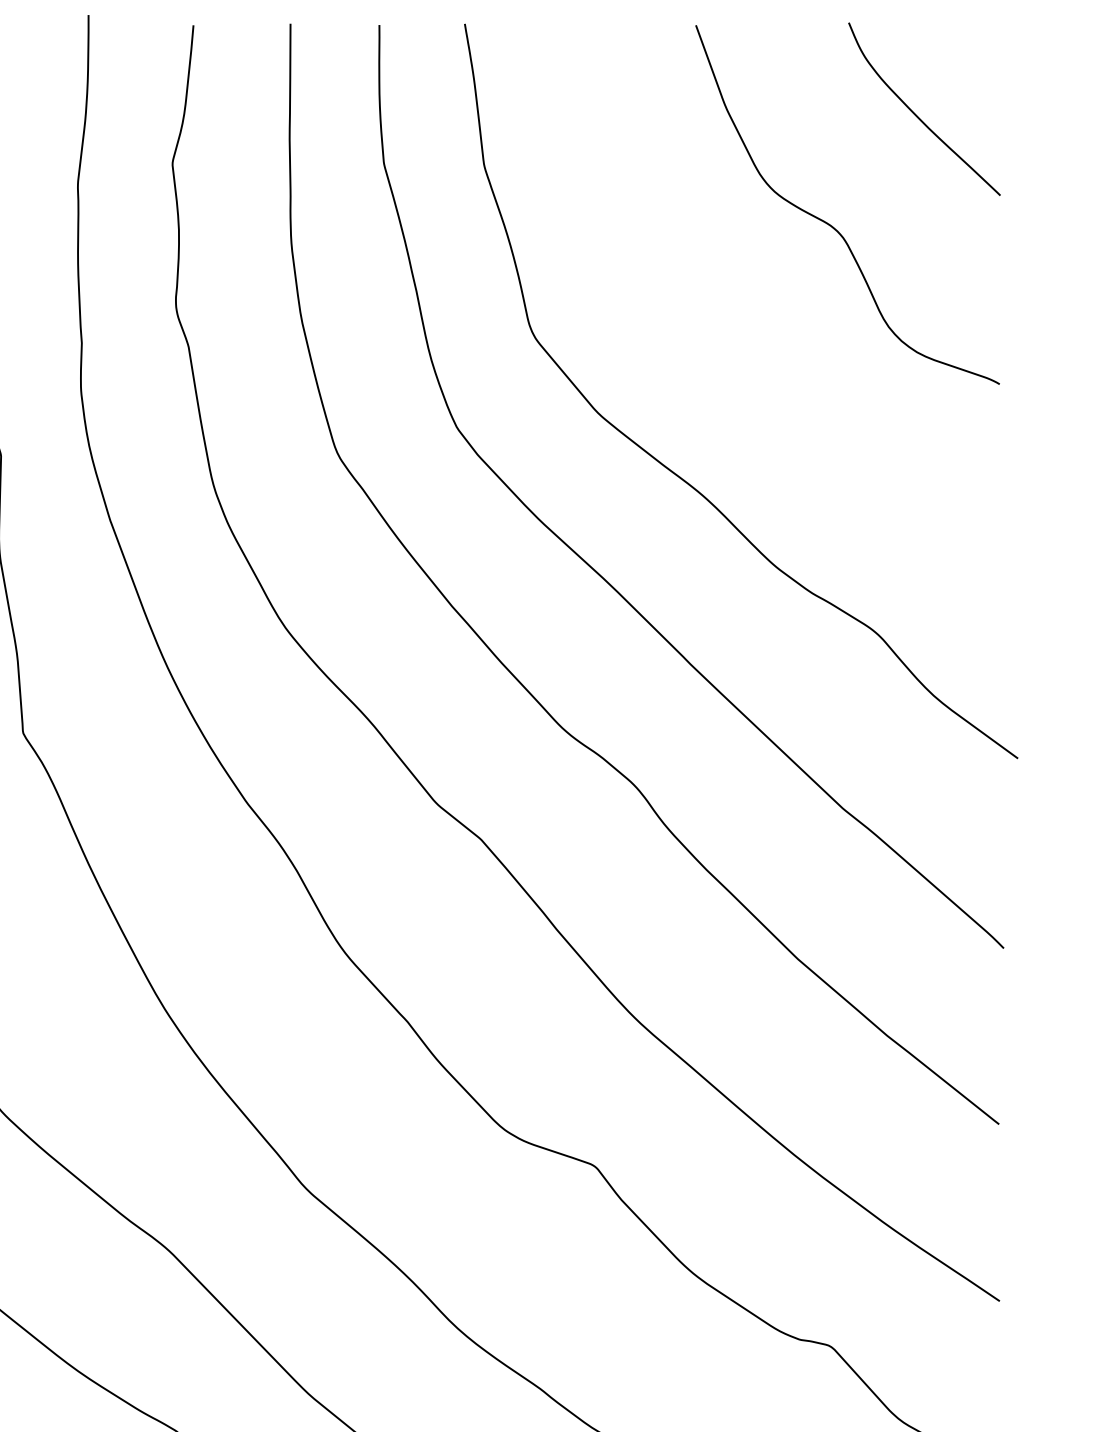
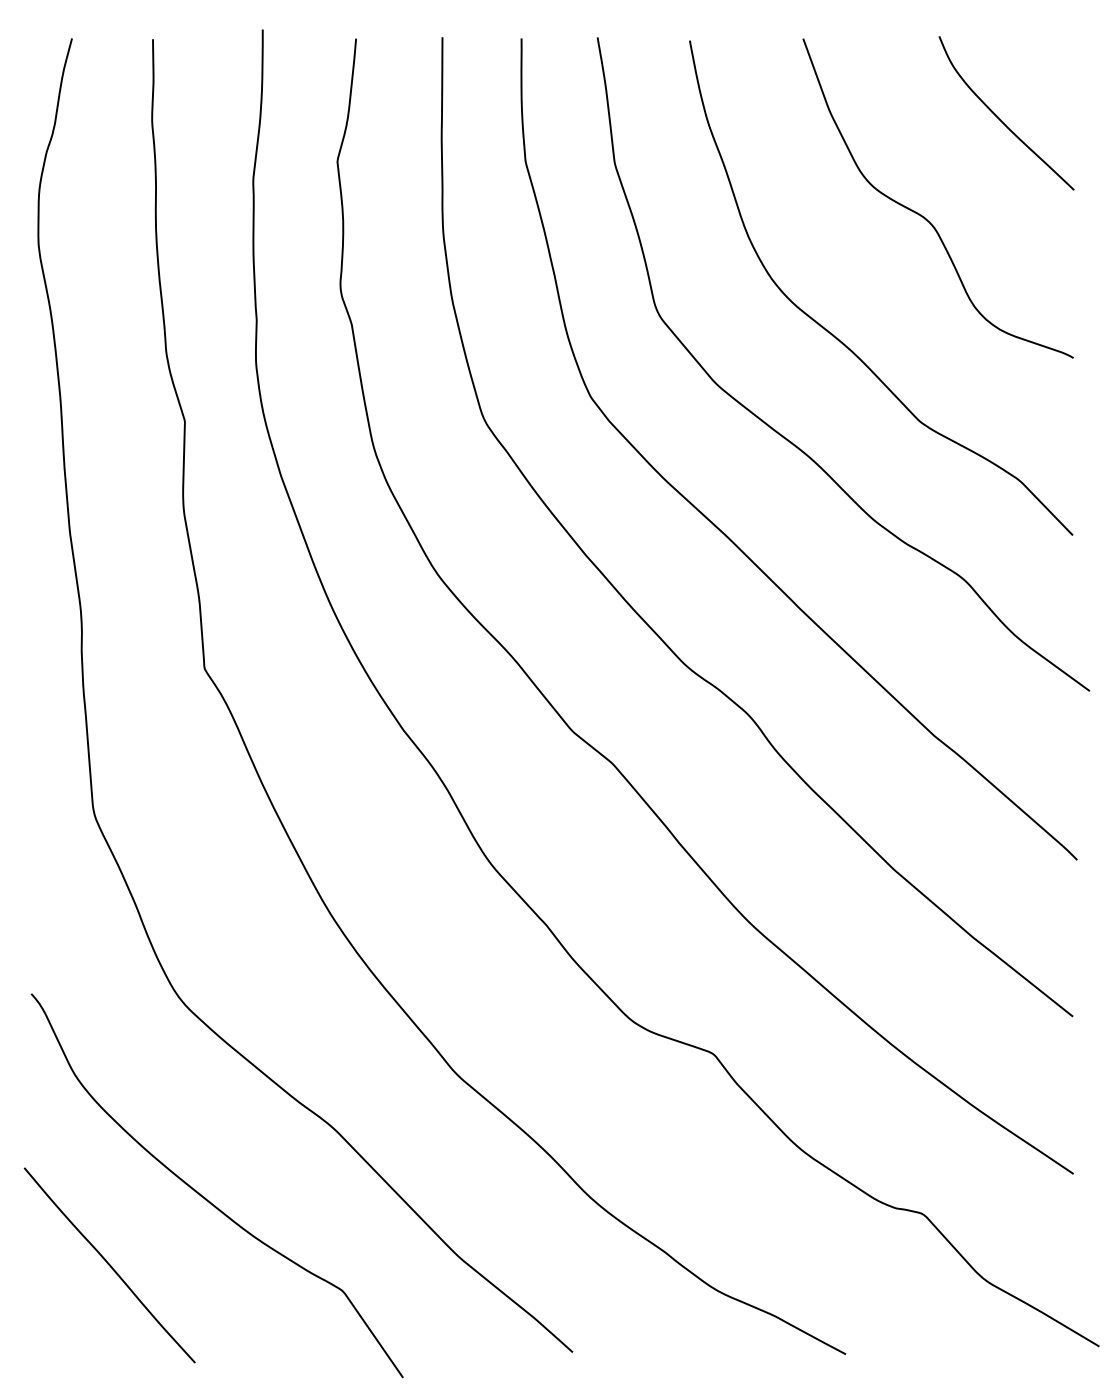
curve: (734, 361) -> (837, 337), added

